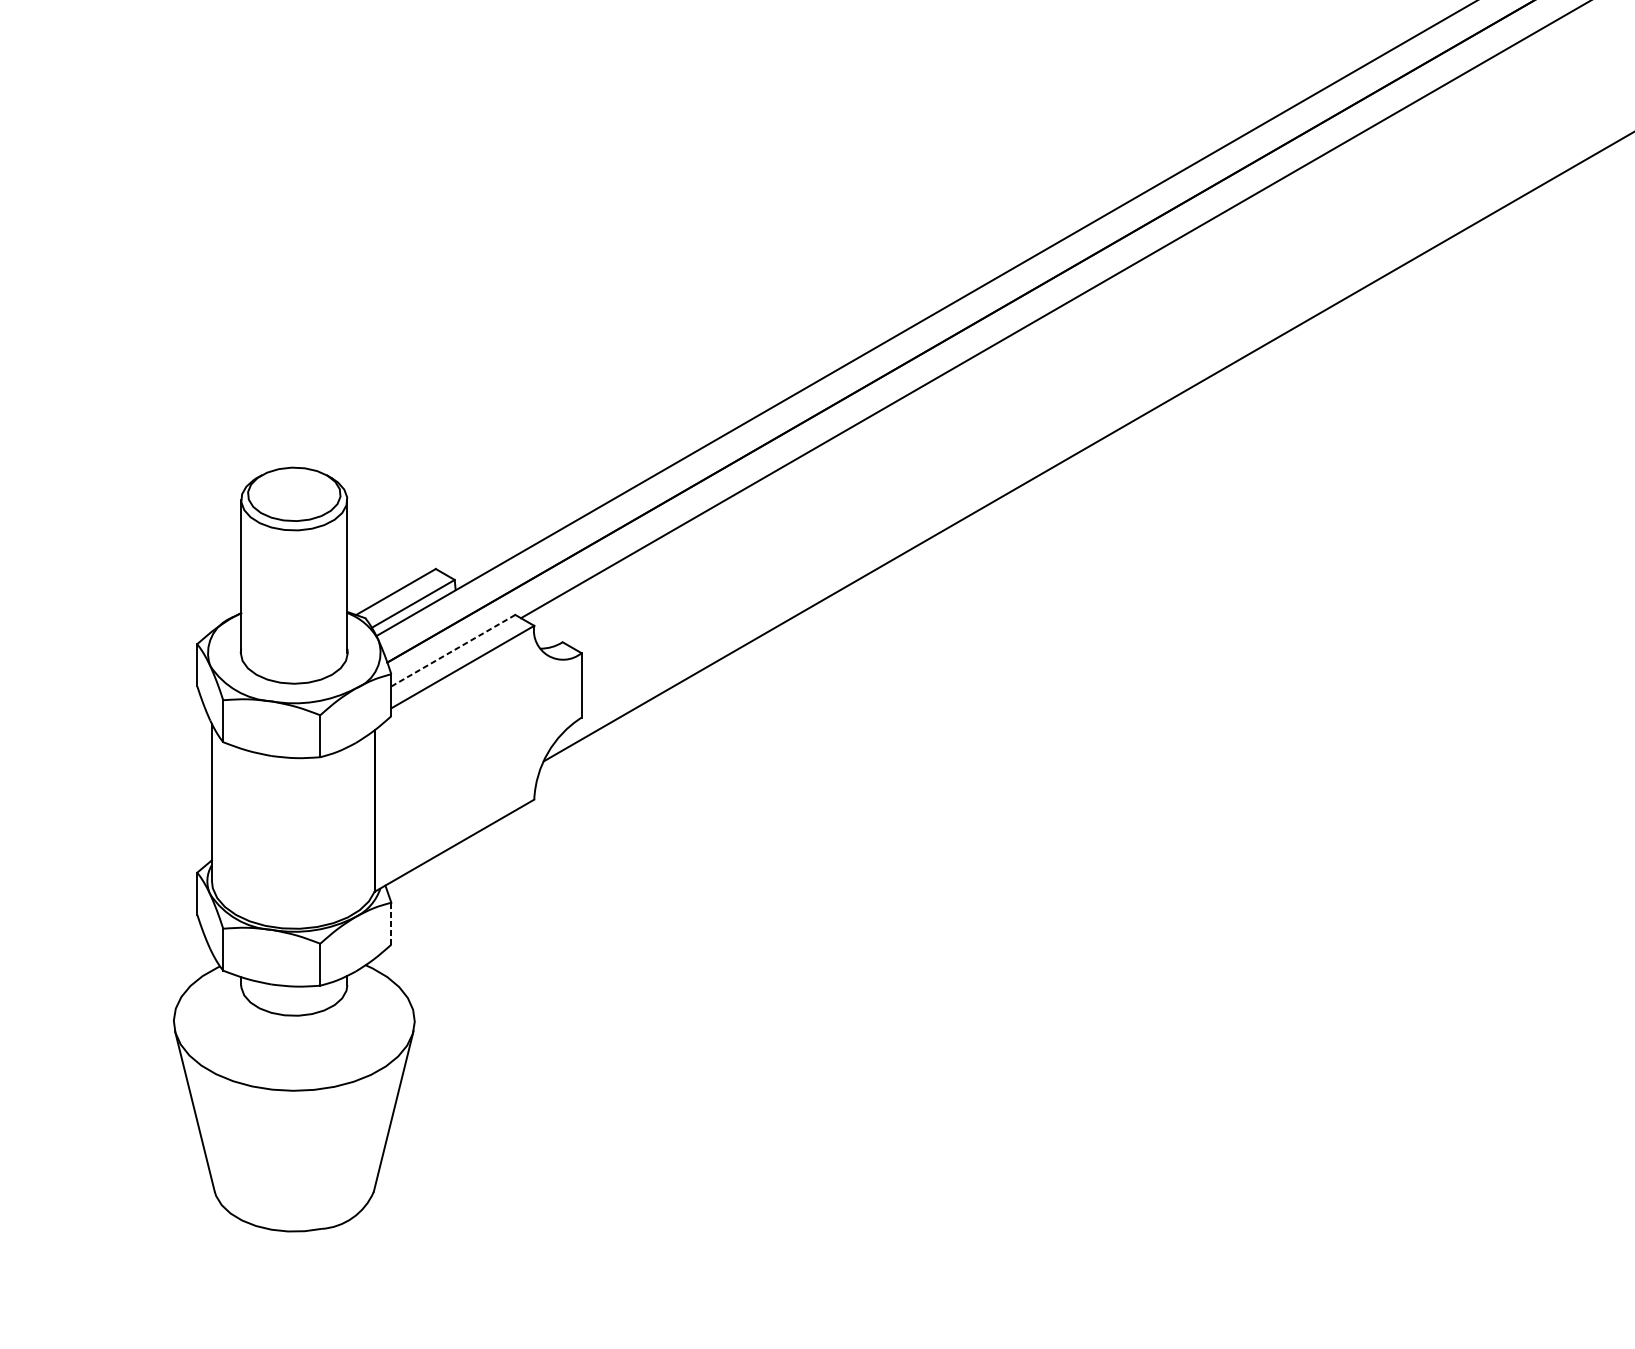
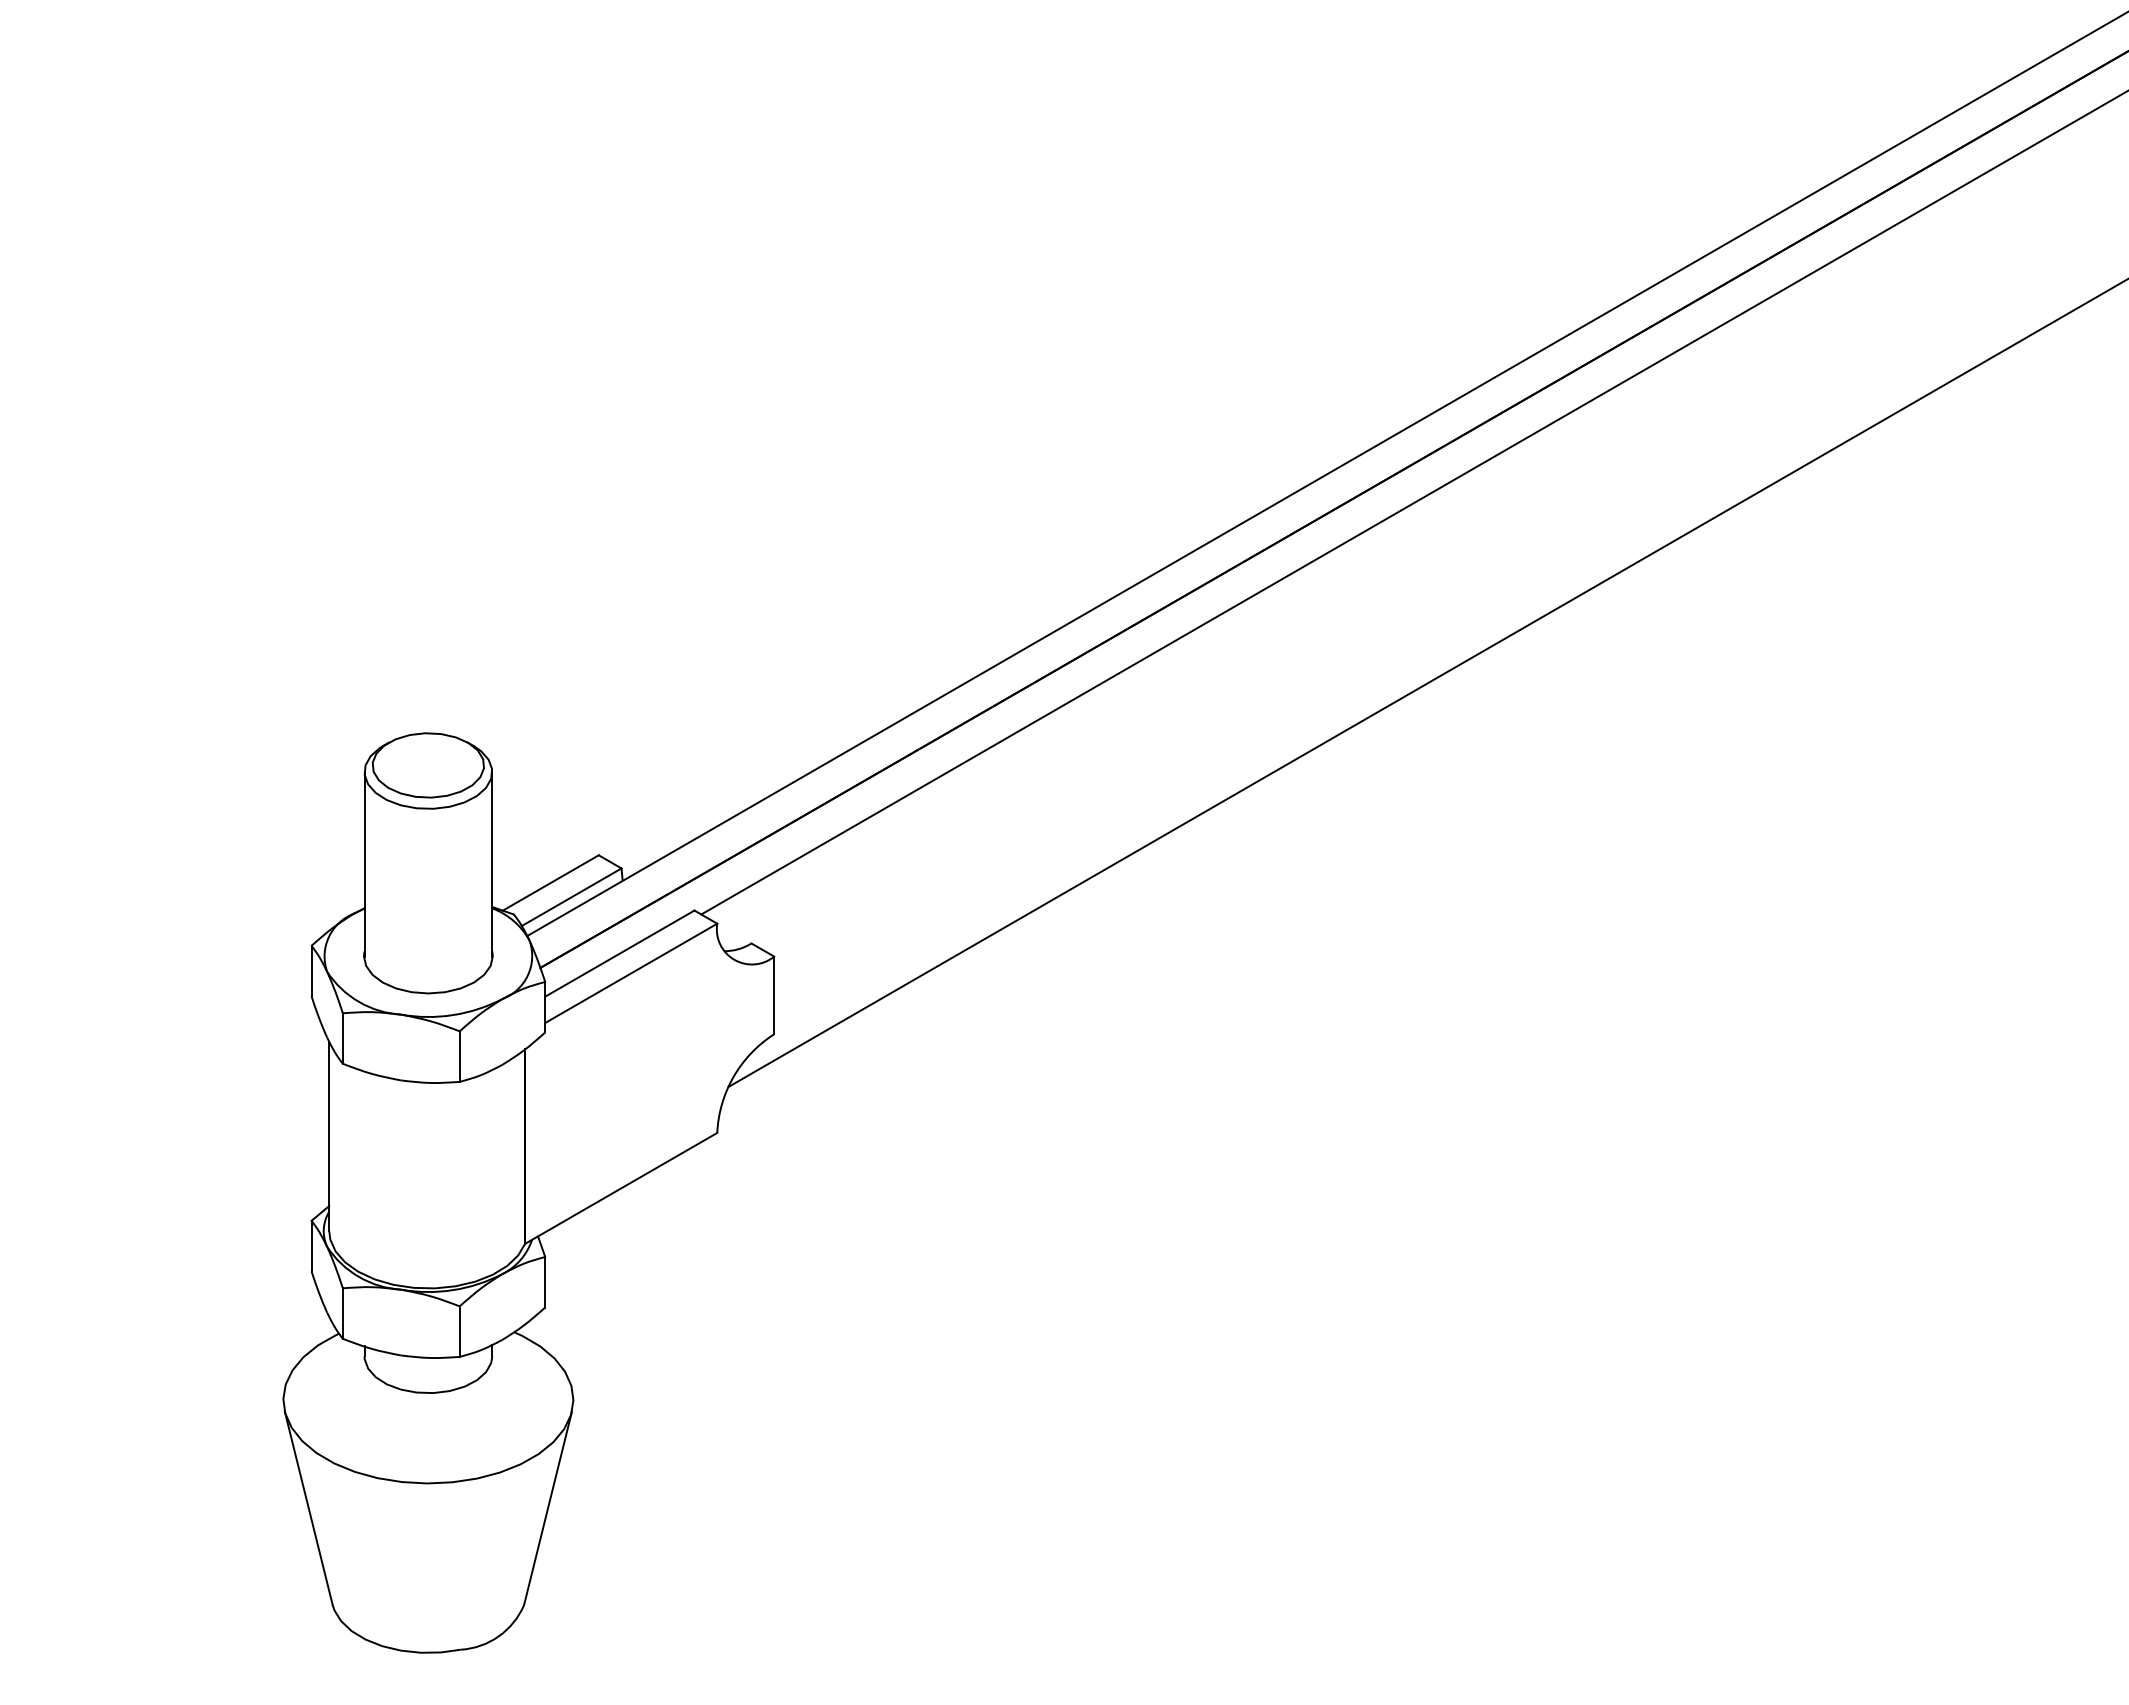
line: (453, 650) -> (619, 953), dashed -> solid
line: (391, 923) -> (545, 1282), dashed -> solid

